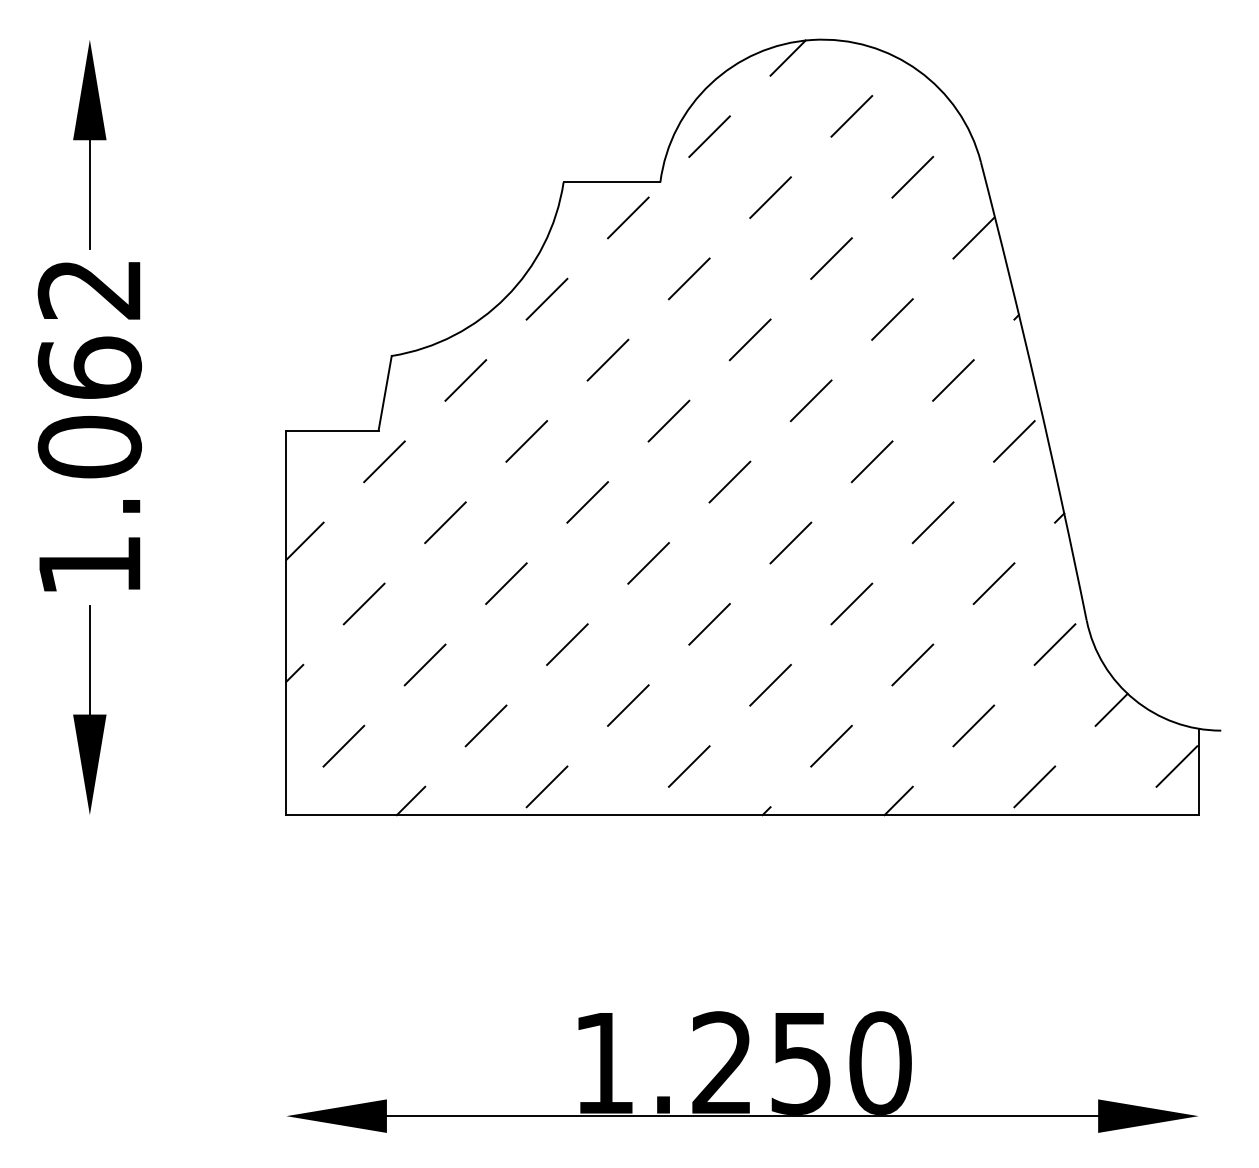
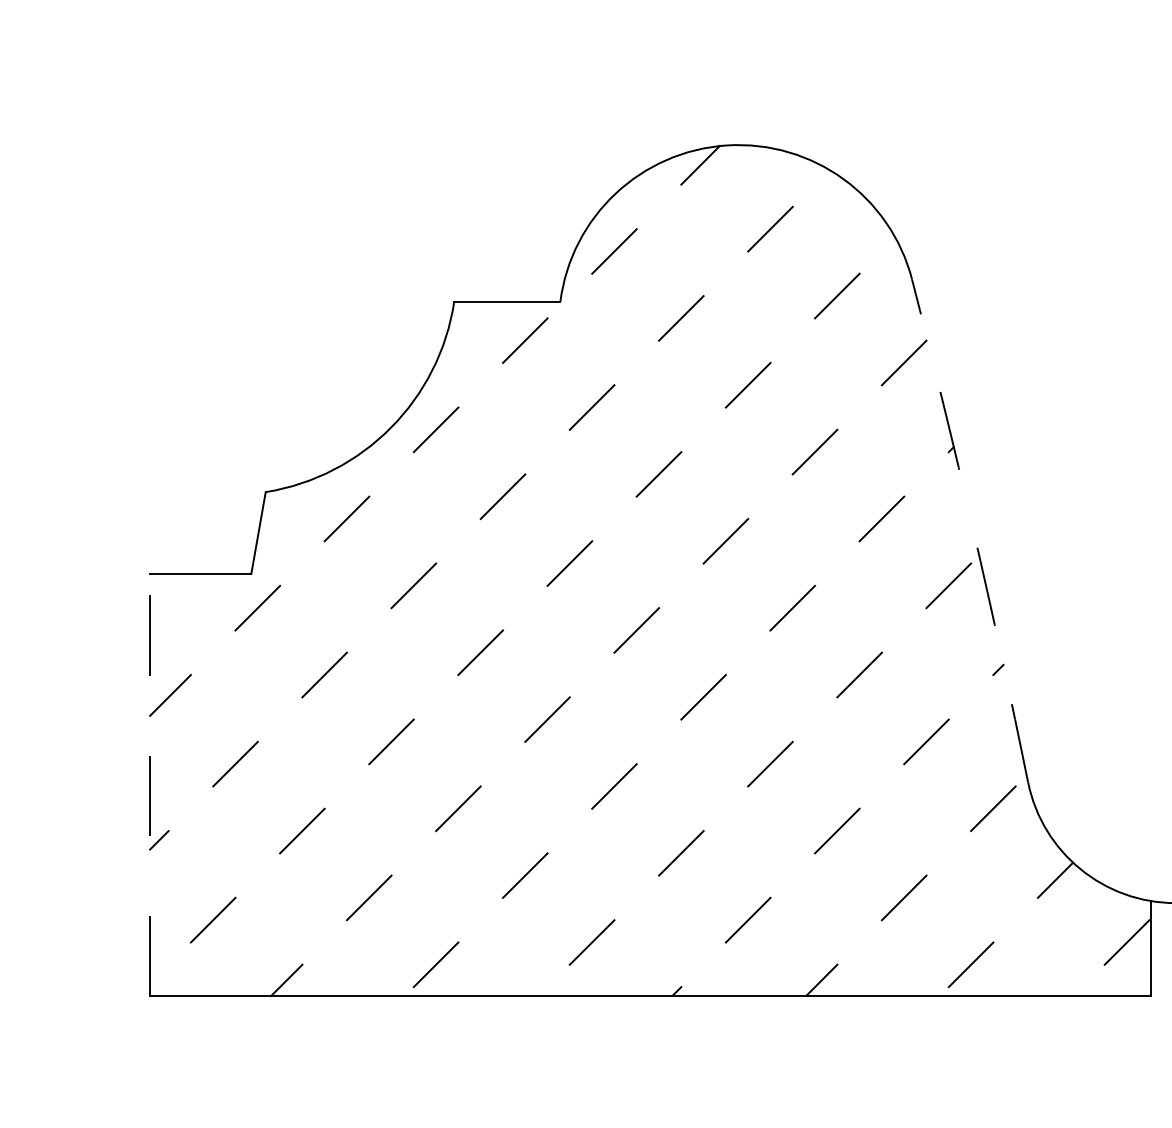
arc: (1036, 390) -> (973, 529), solid -> dashed
line: (286, 622) -> (150, 784), solid -> dashed

